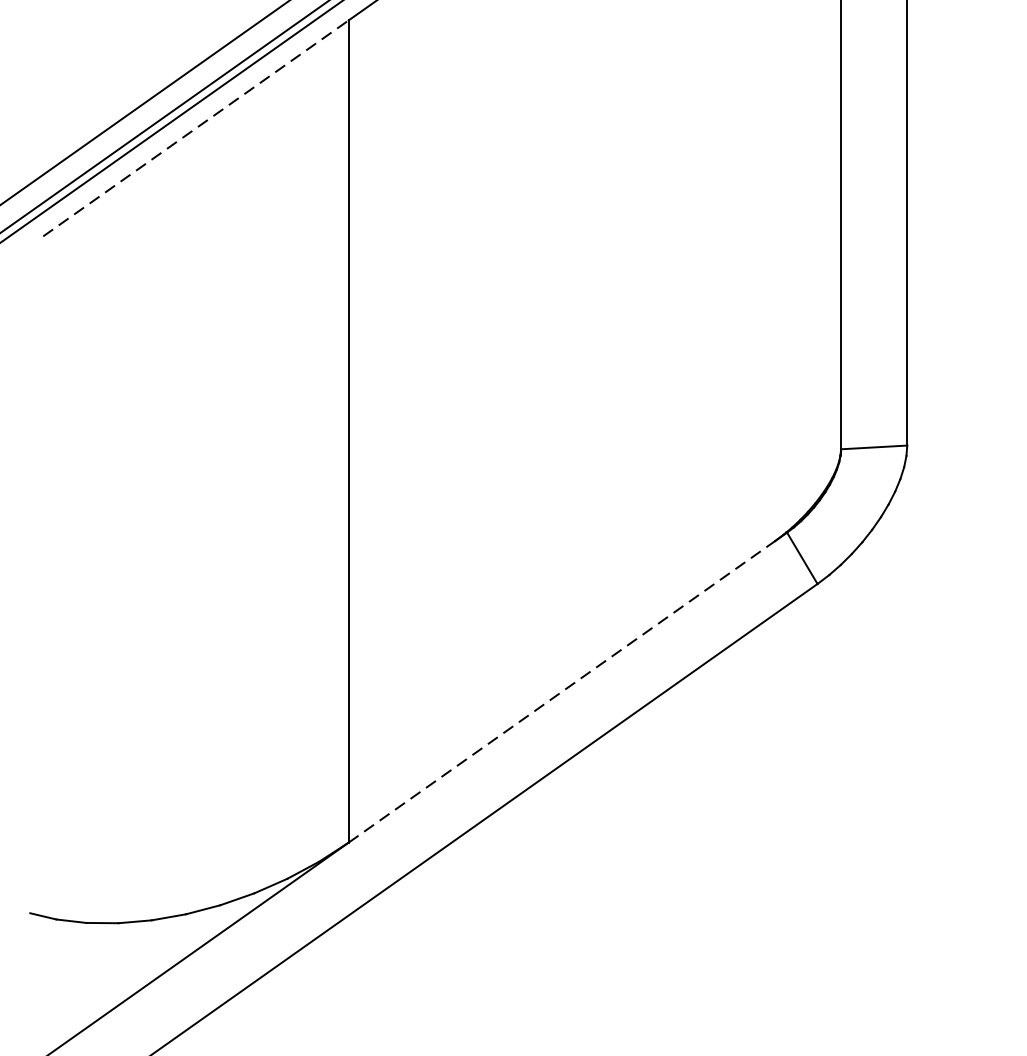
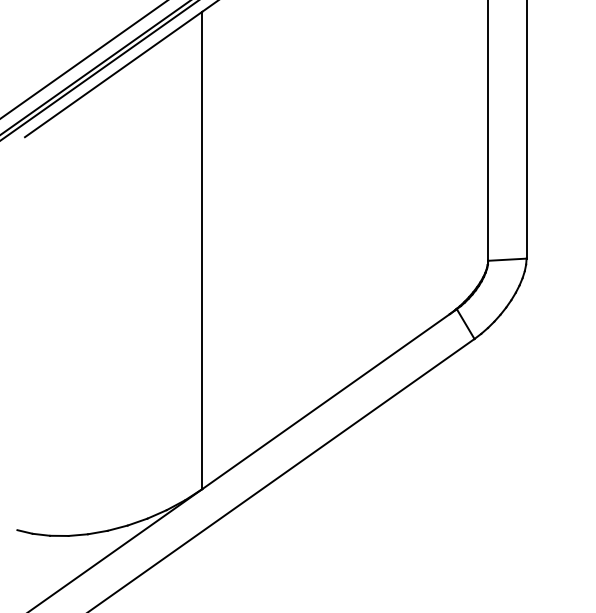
line: (195, 128) -> (113, 74), dashed -> solid
line: (562, 691) -> (326, 401), dashed -> solid

